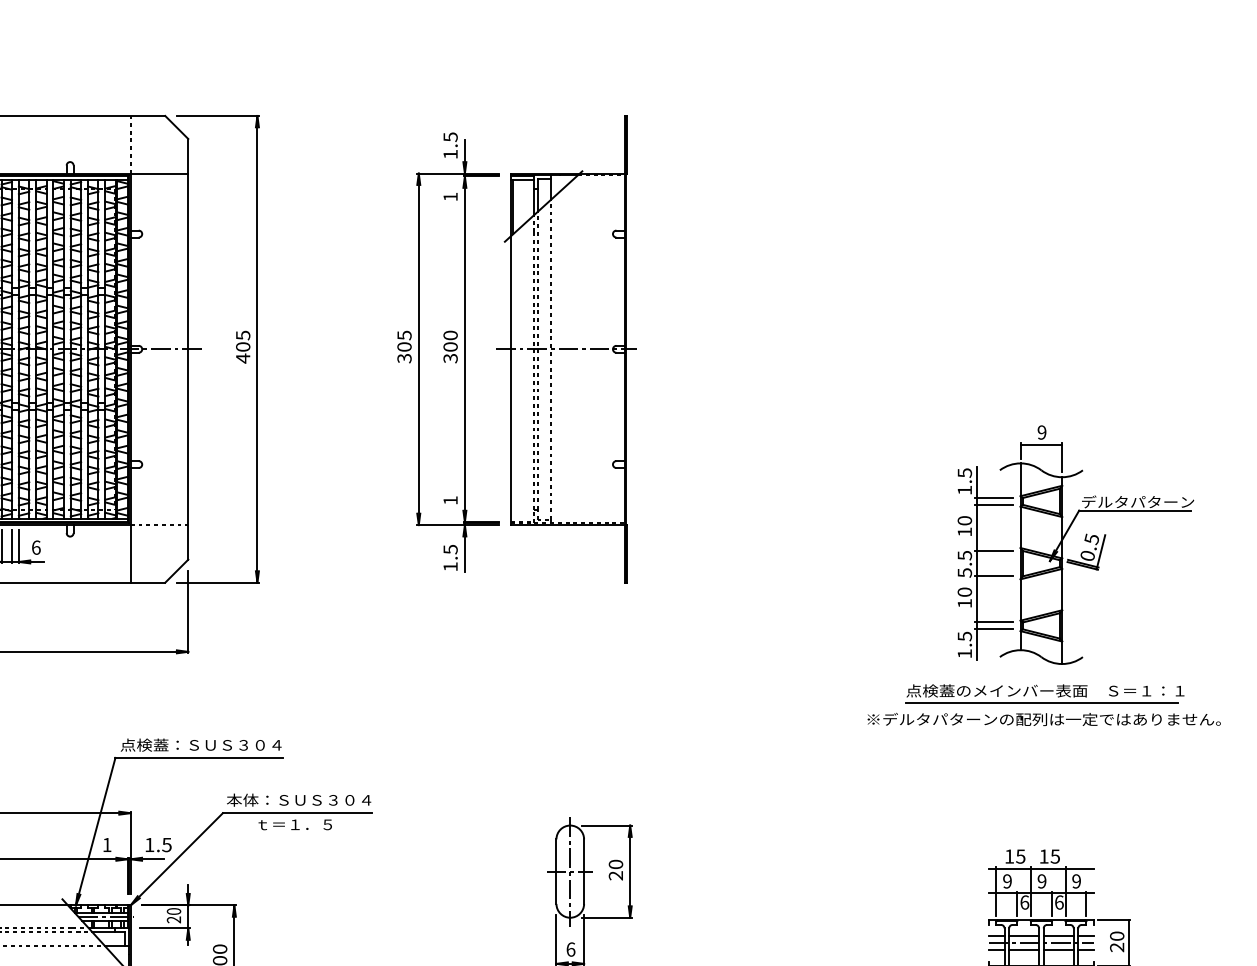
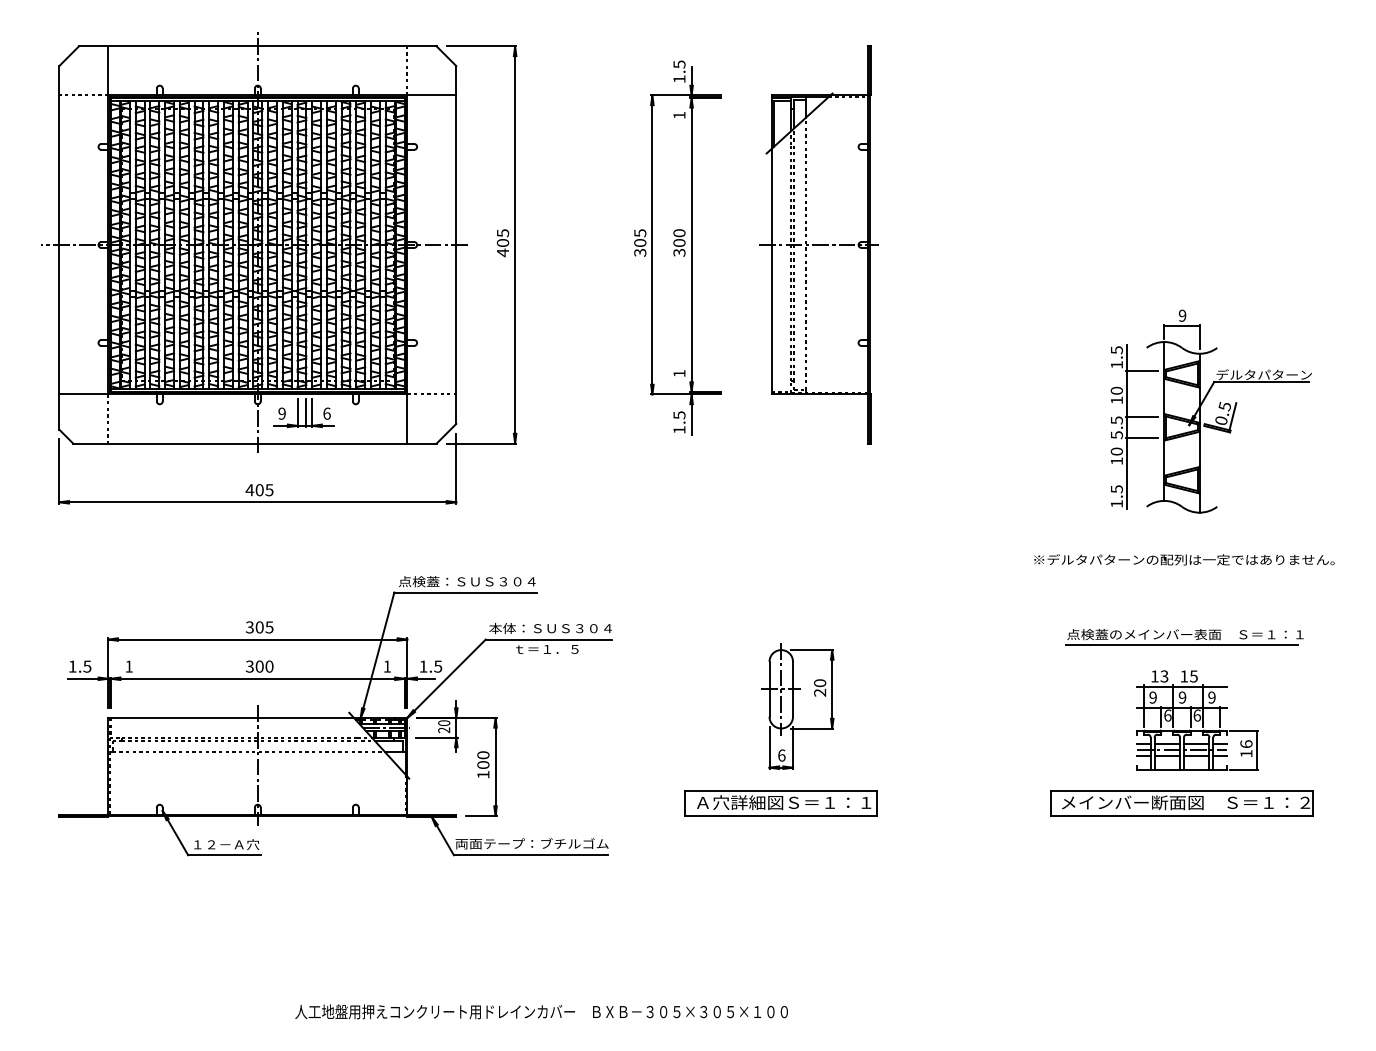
part: (565, 348) -> (818, 244), moved
line: (993, 505) -> (1141, 377), removed
line: (993, 622) -> (1141, 477), removed
line: (993, 629) -> (1141, 483), removed
part: (1044, 694) -> (1184, 637), moved
text: (1020, 855) -> (1164, 675), 15 -> 13
text: (1117, 941) -> (1246, 748), 20 -> 16

